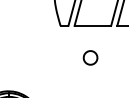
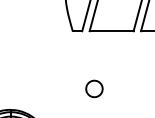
part: (90, 57) -> (94, 88), moved

